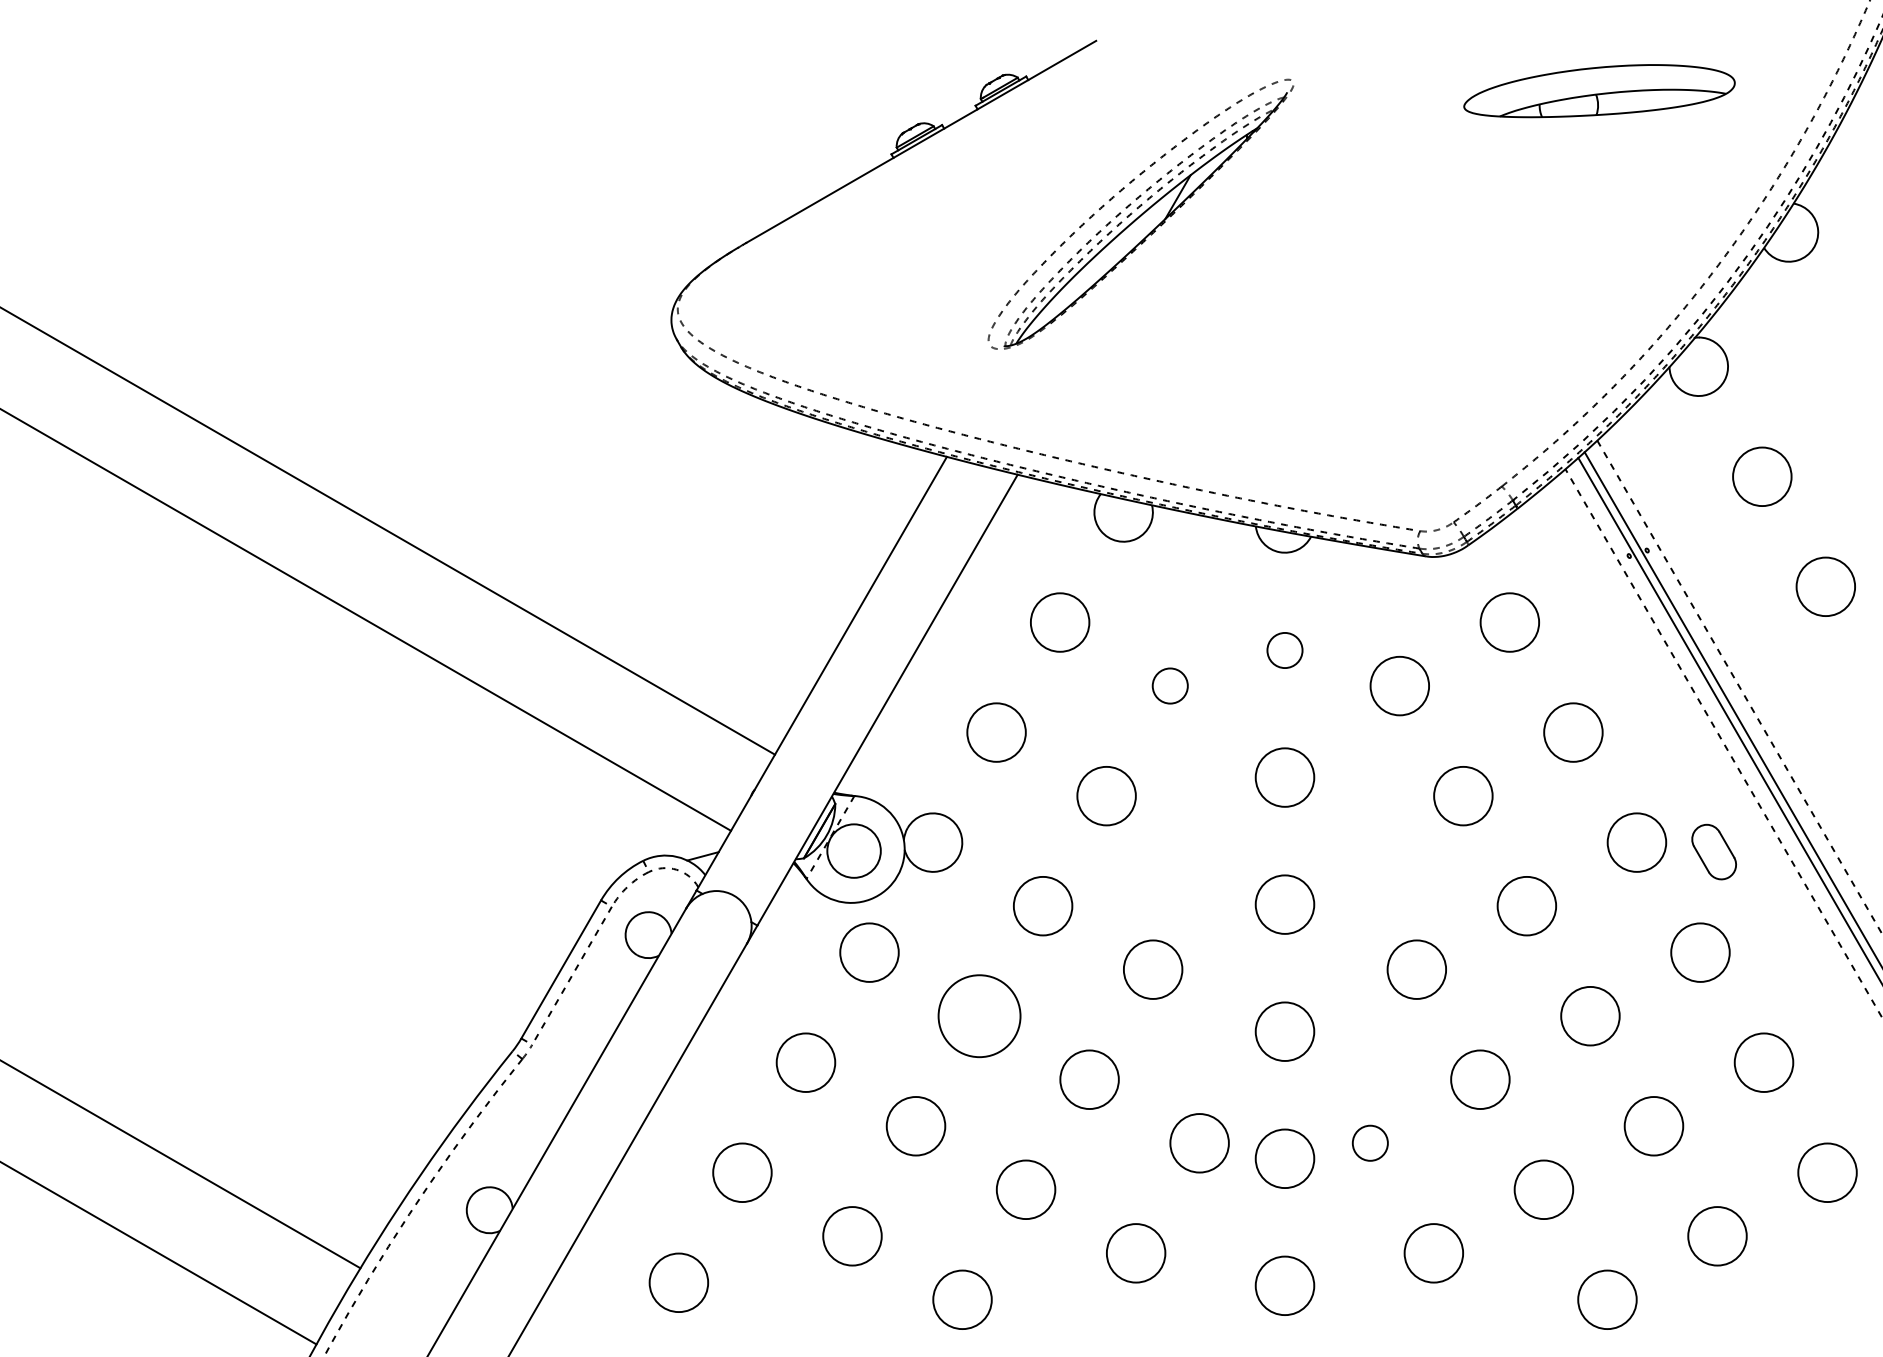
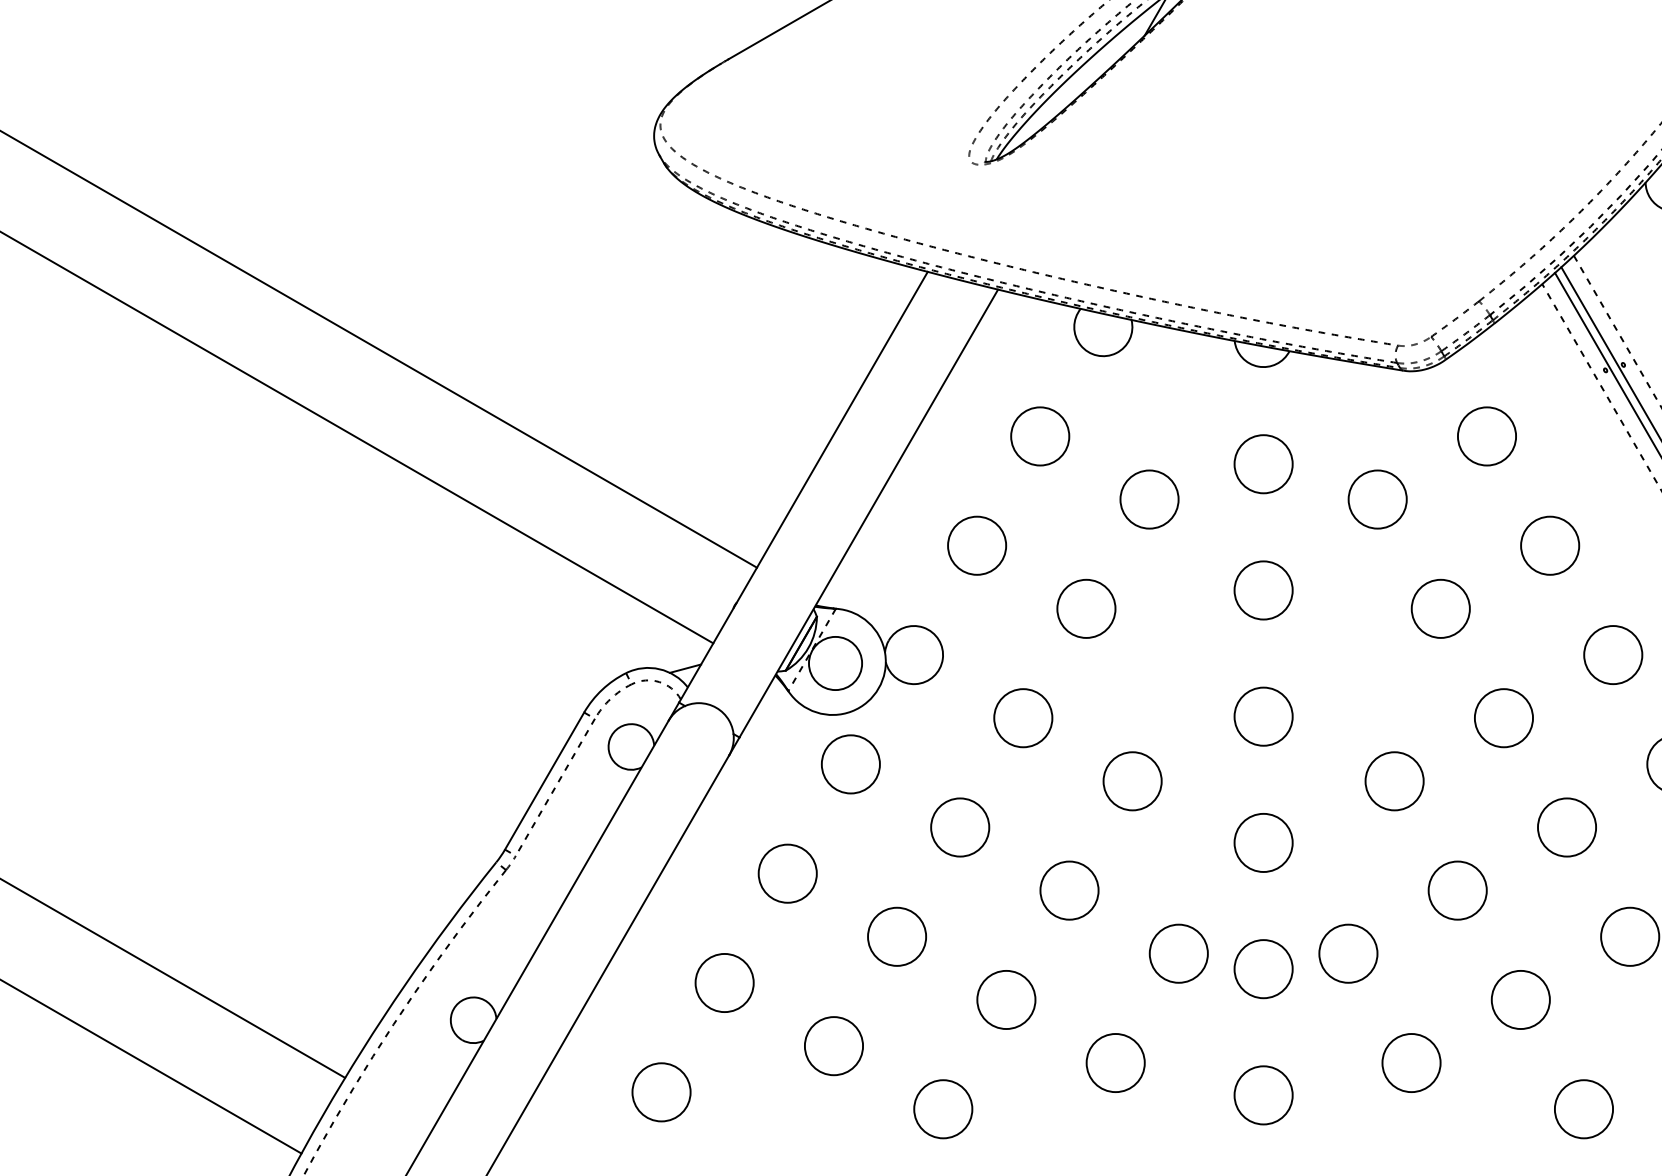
circle: (1284, 650) -> (1263, 464), size x1.67
circle: (1170, 685) -> (1149, 498), size x1.67
circle: (979, 1015) -> (960, 826), size x0.71
circle: (1370, 1143) -> (1348, 953), size x1.67

